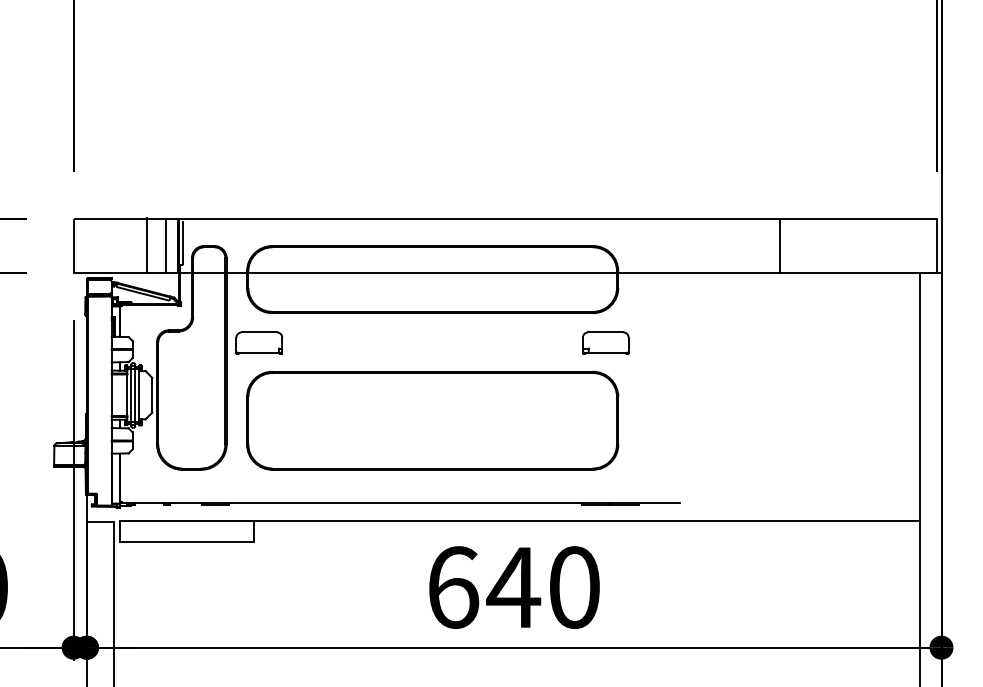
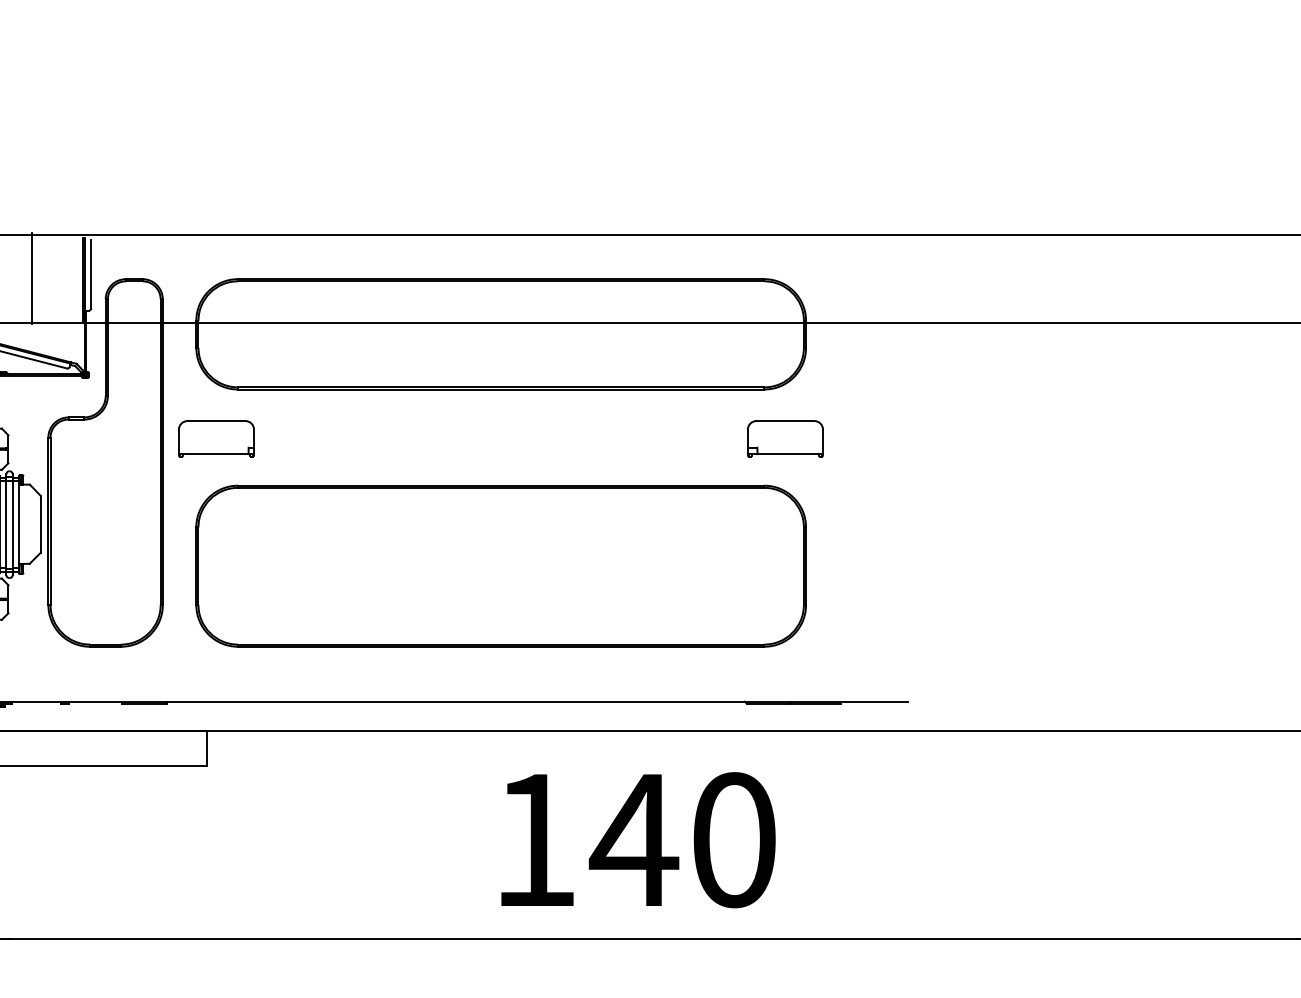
line: (165, 245) -> (62, 278), removed
line: (779, 245) -> (1070, 278), removed
text: (454, 587) -> (536, 840), 640 -> 140

